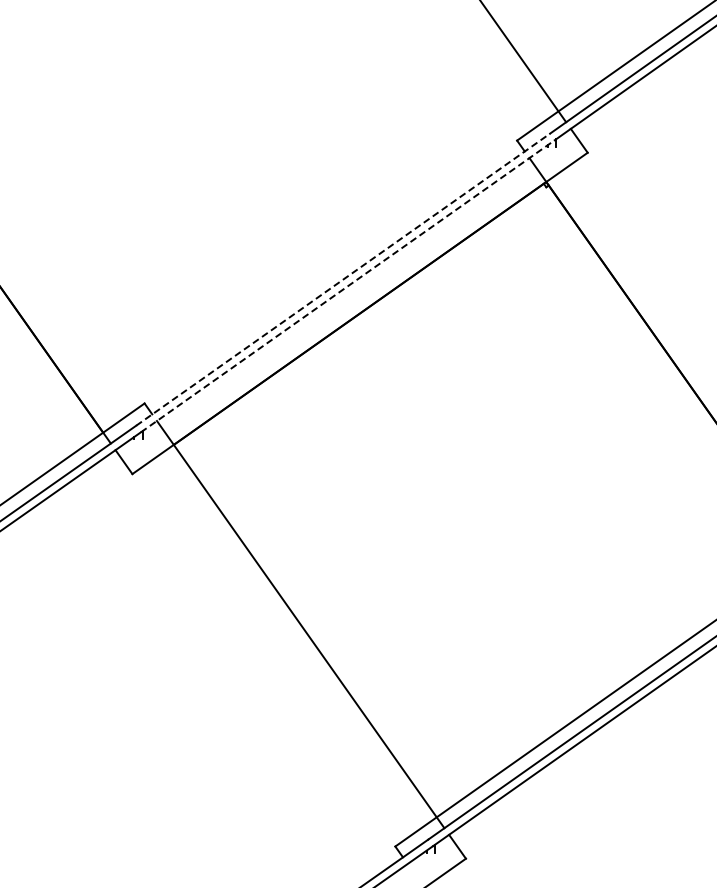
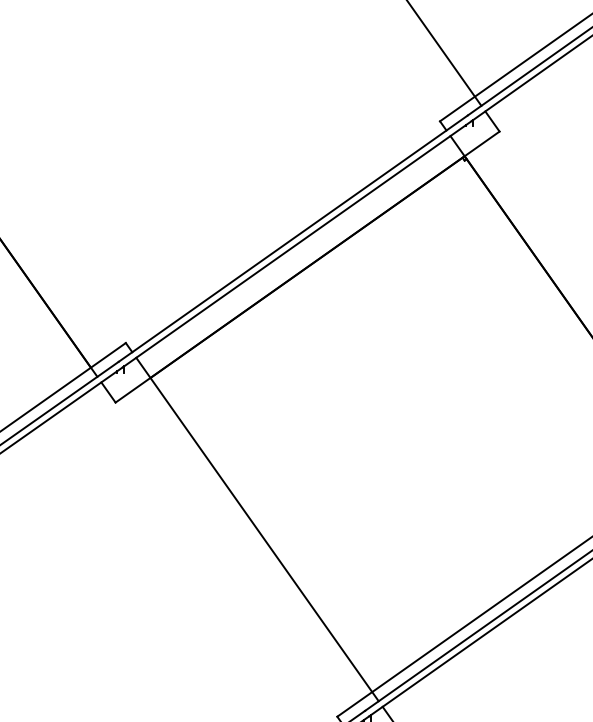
line: (343, 279) -> (293, 238), dashed -> solid
line: (348, 286) -> (297, 244), dashed -> solid

